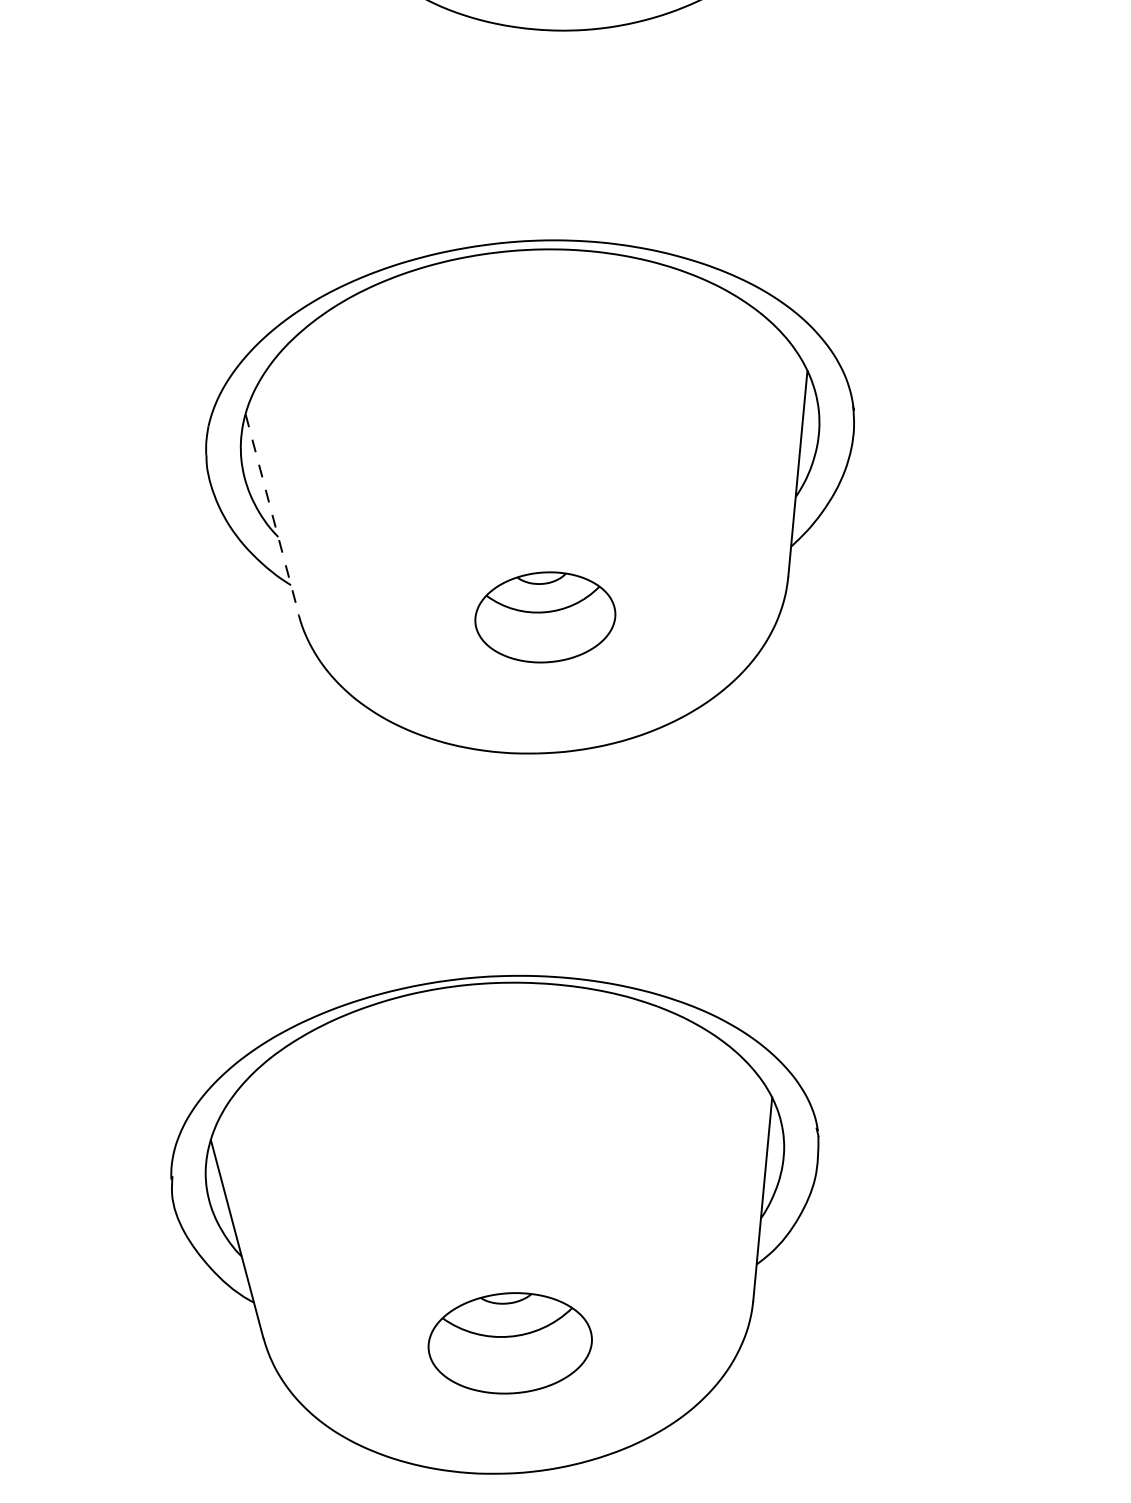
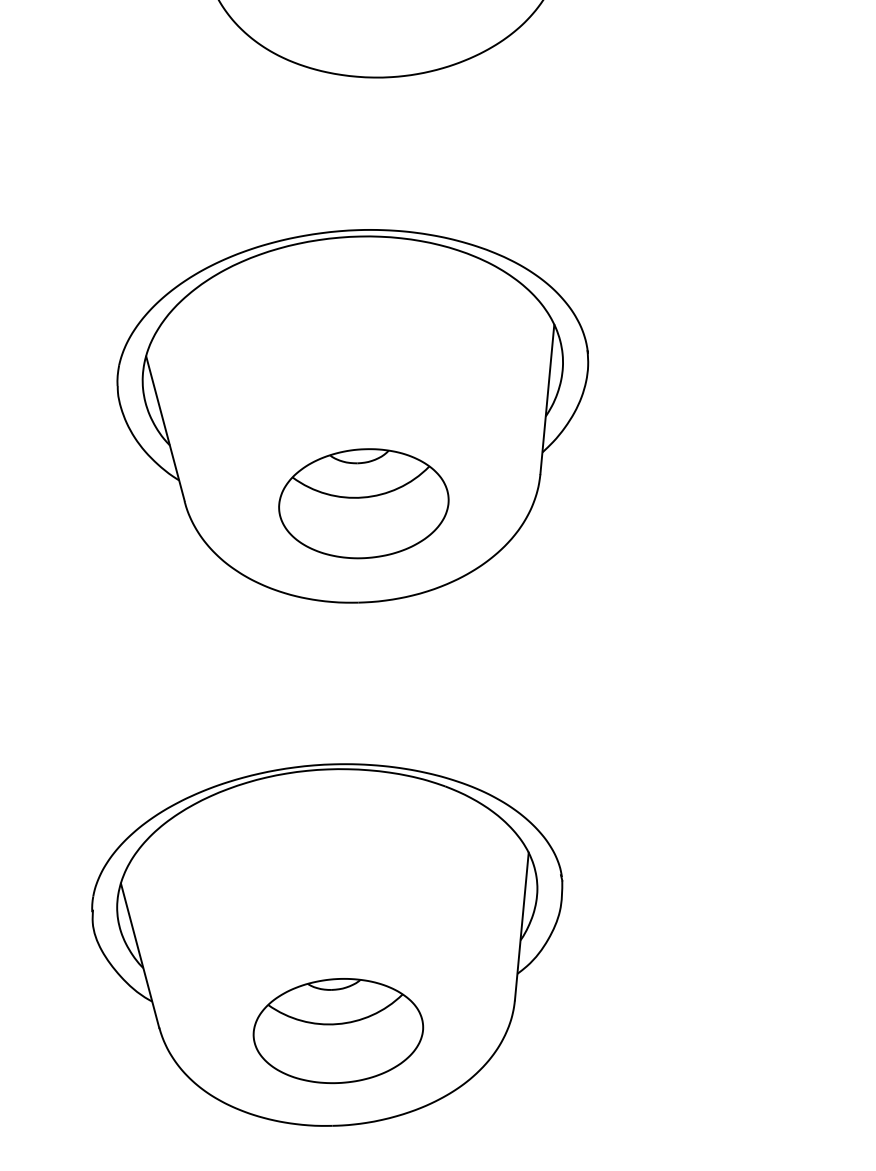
line: (272, 515) -> (165, 429), dashed -> solid
part: (544, 616) -> (363, 503), size x1.67
part: (510, 1343) -> (338, 1031), size x1.43

